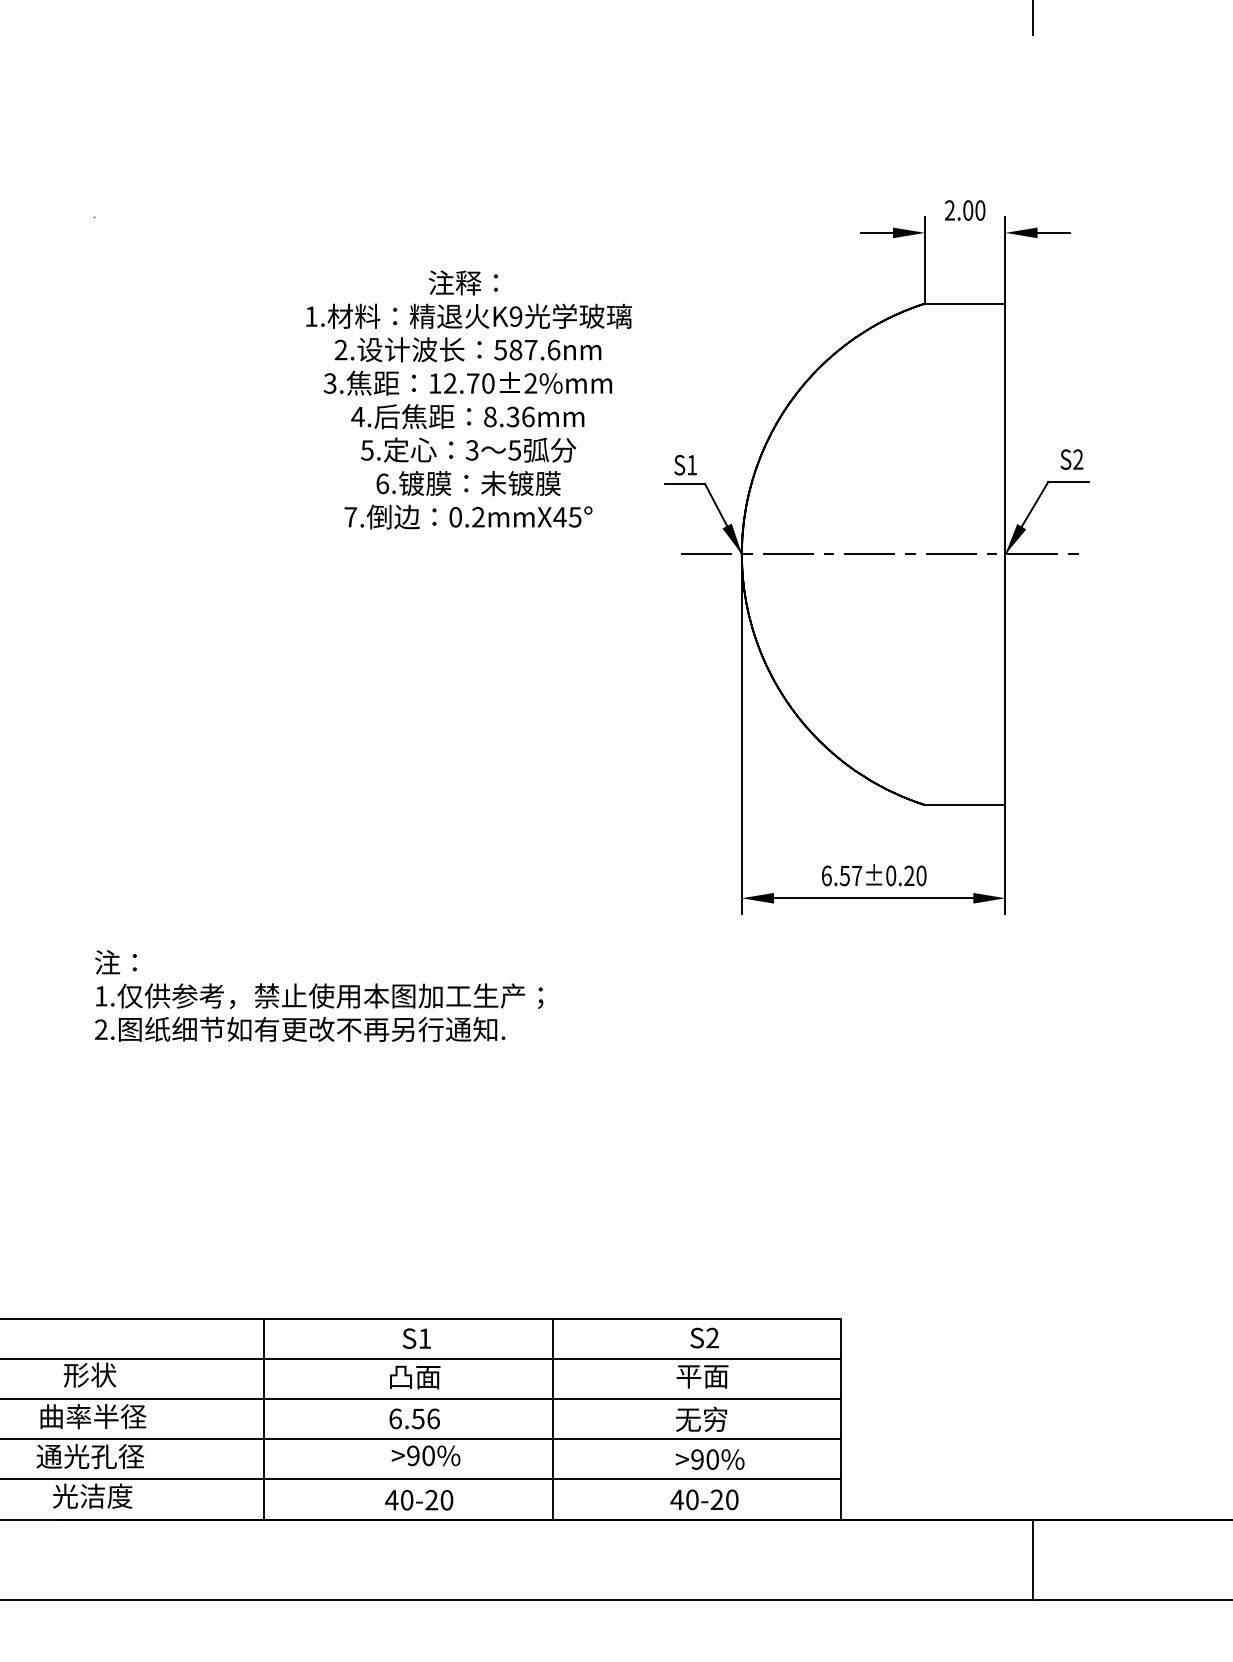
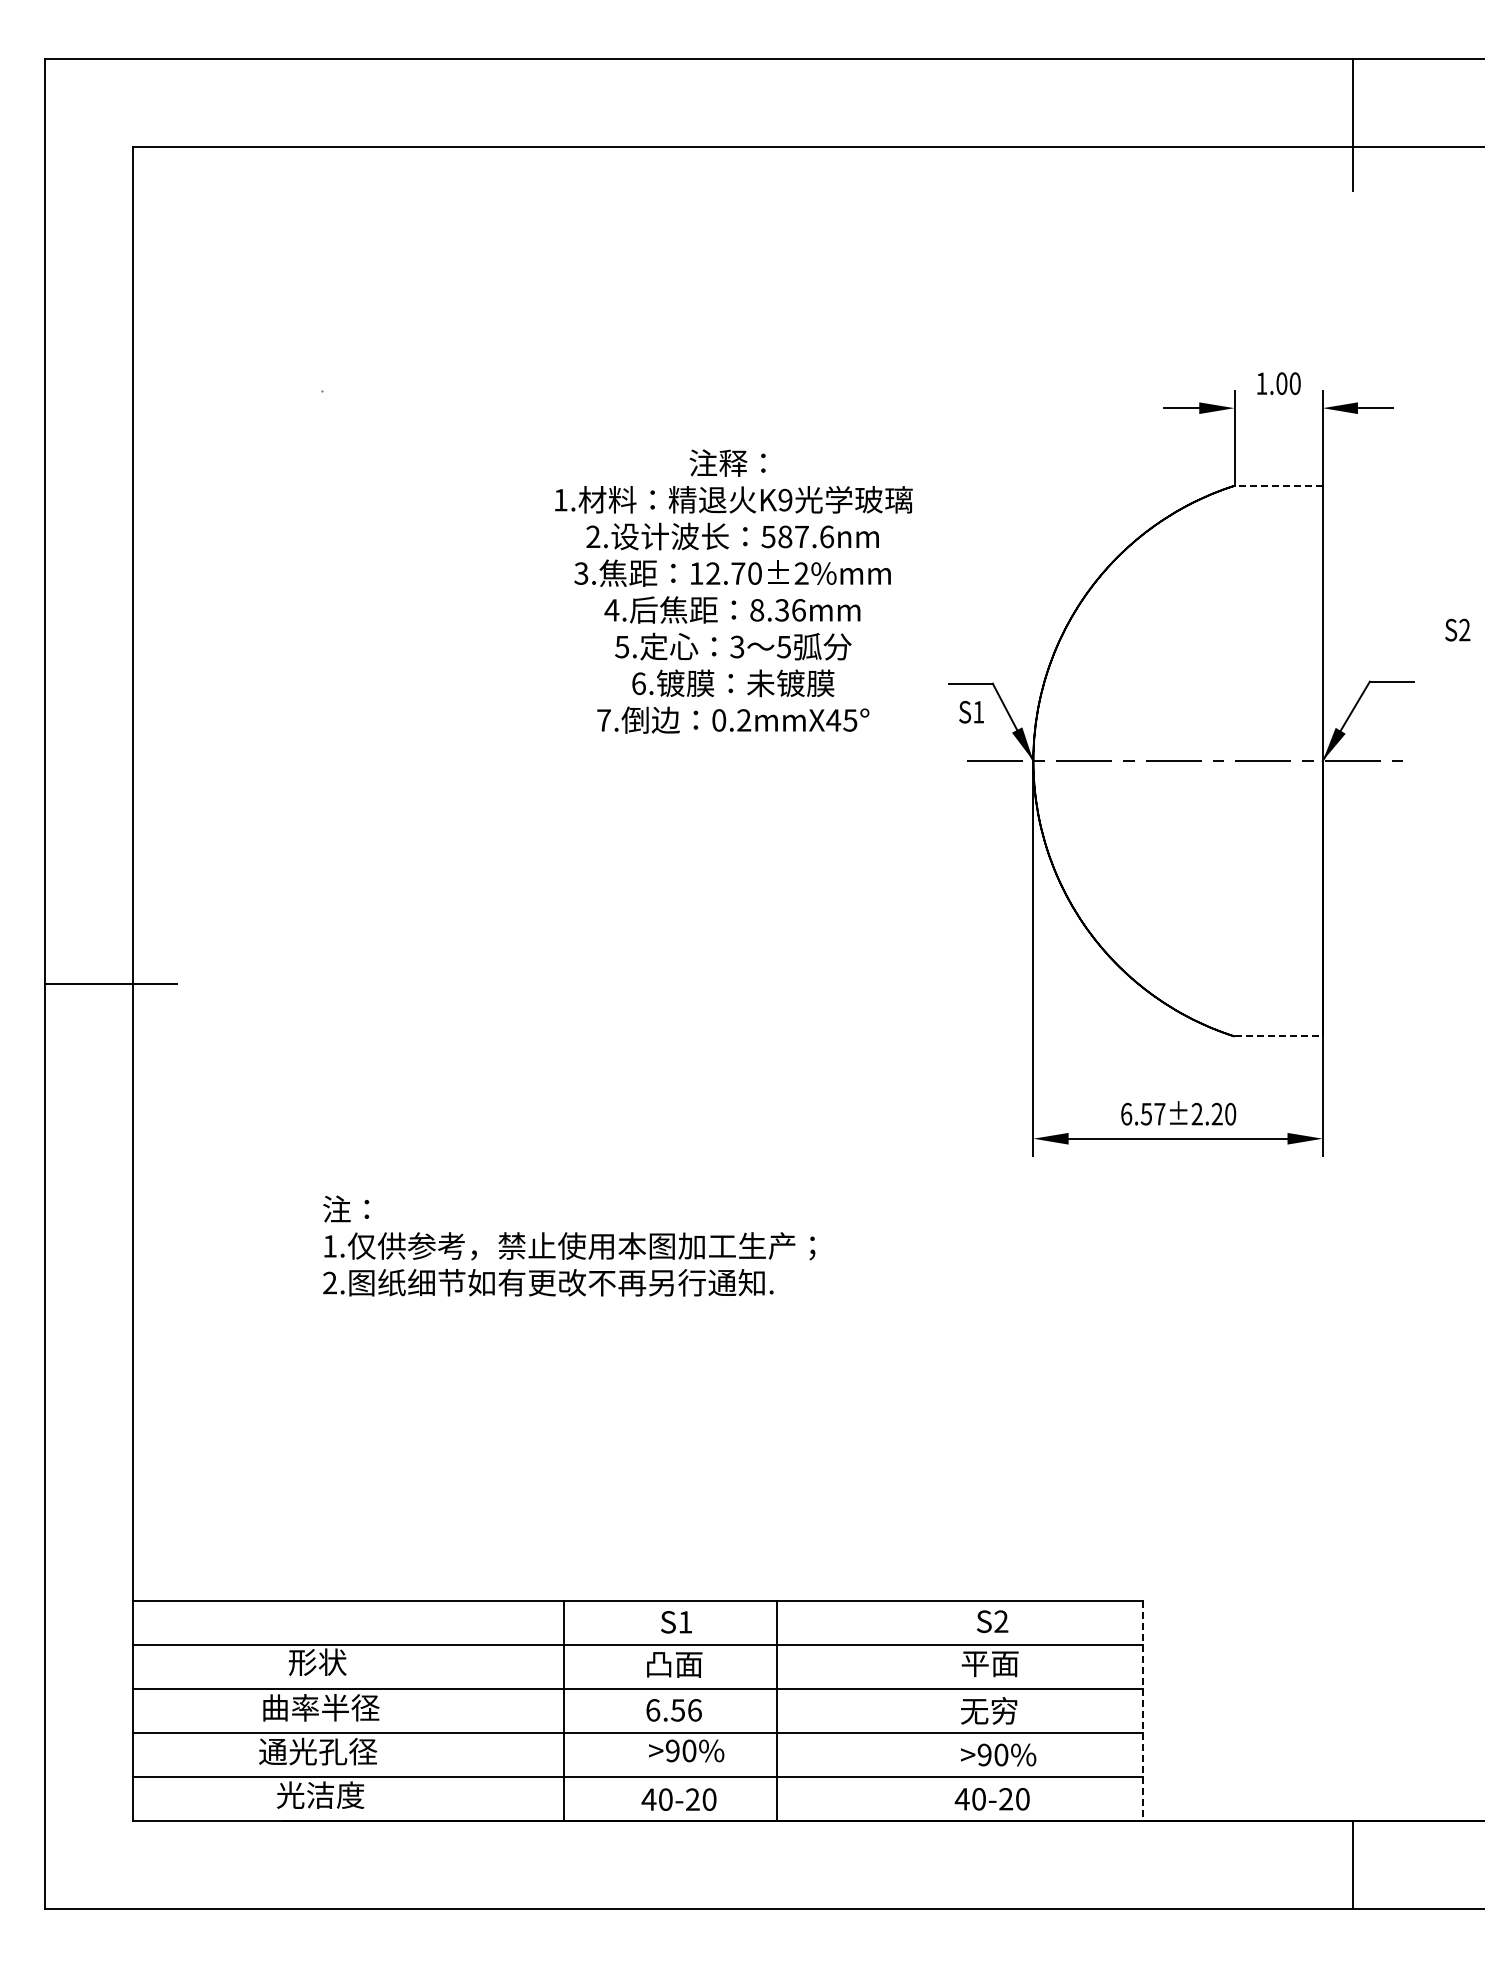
text: (949, 210) -> (1261, 383), 2.00 -> 1.00
line: (965, 303) -> (1278, 485), solid -> dashed
text: (1071, 459) -> (1457, 629), moved
text: (685, 464) -> (971, 711), moved
line: (966, 805) -> (1279, 1036), solid -> dashed
text: (890, 876) -> (1196, 1114), 6.57±0.20 -> 6.57±2.20
line: (263, 1419) -> (564, 1710), moved
line: (552, 1419) -> (776, 1710), moved
line: (841, 1419) -> (1142, 1711), solid -> dashed

